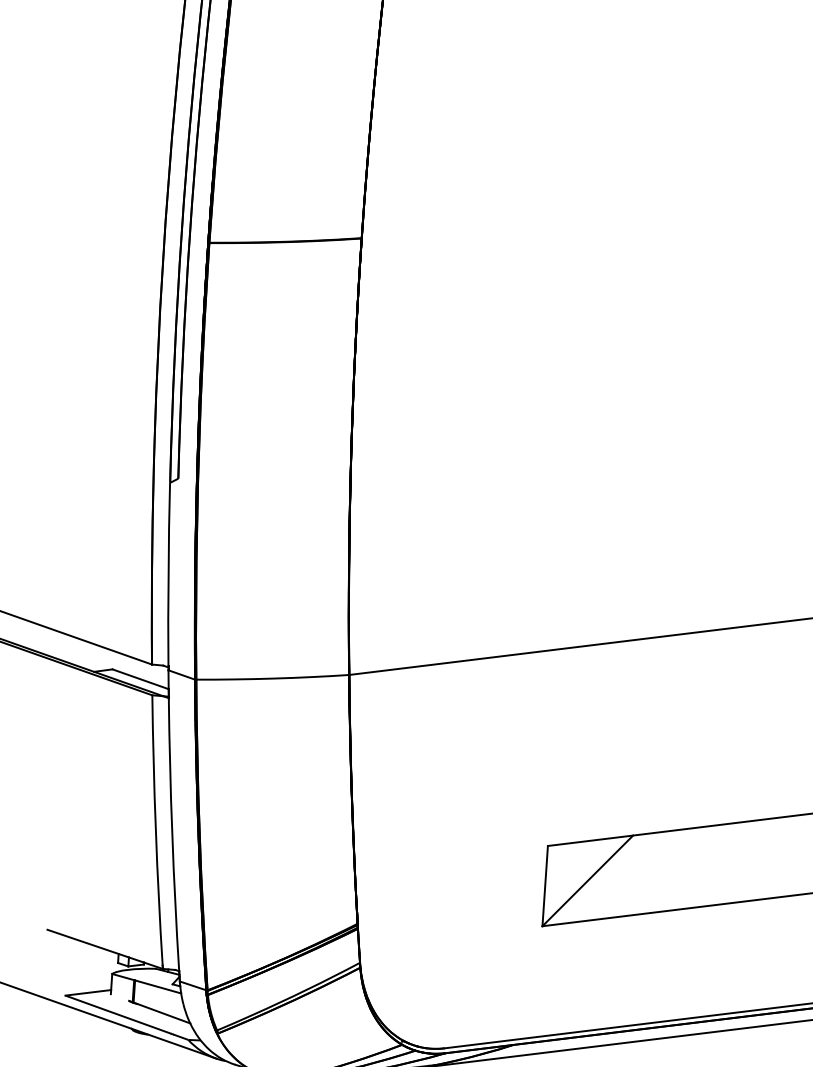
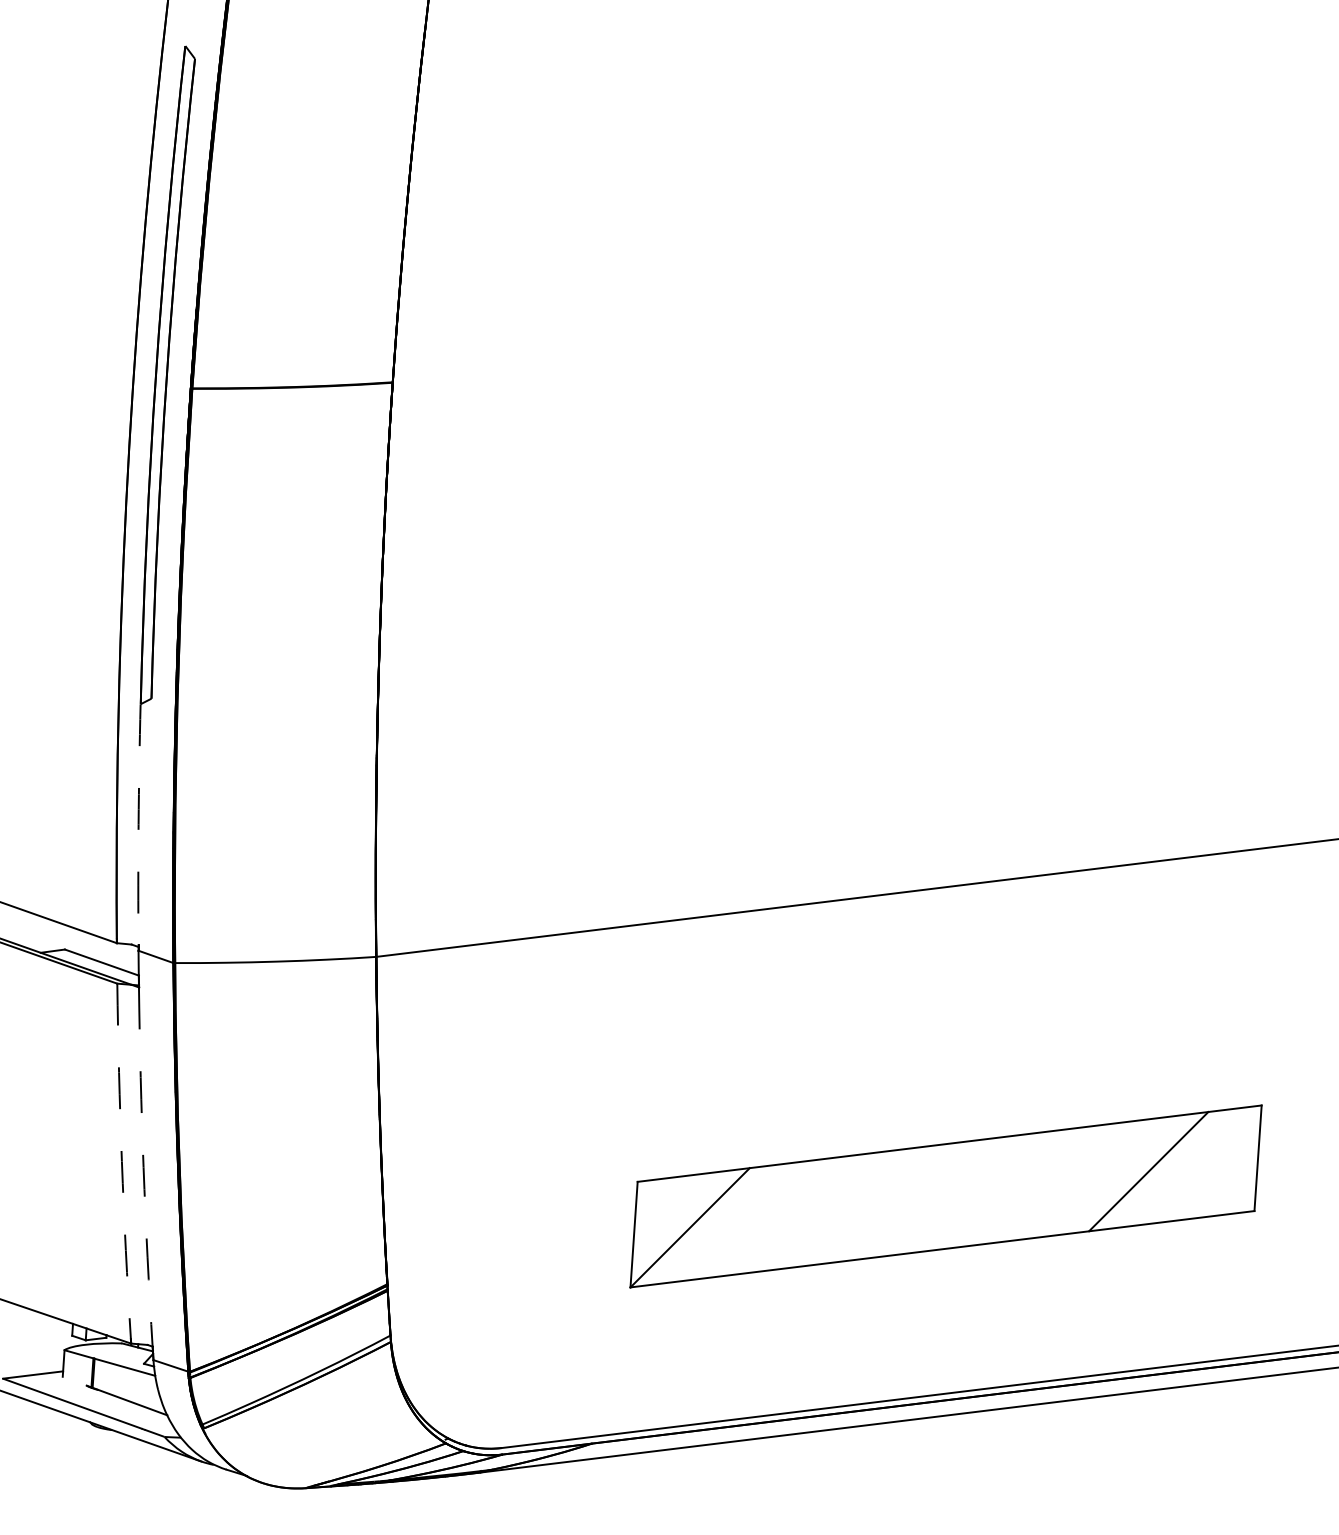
arc: (168, 574) -> (138, 824), solid -> dashed
arc: (155, 830) -> (121, 1161), solid -> dashed
arc: (172, 835) -> (143, 1167), solid -> dashed

